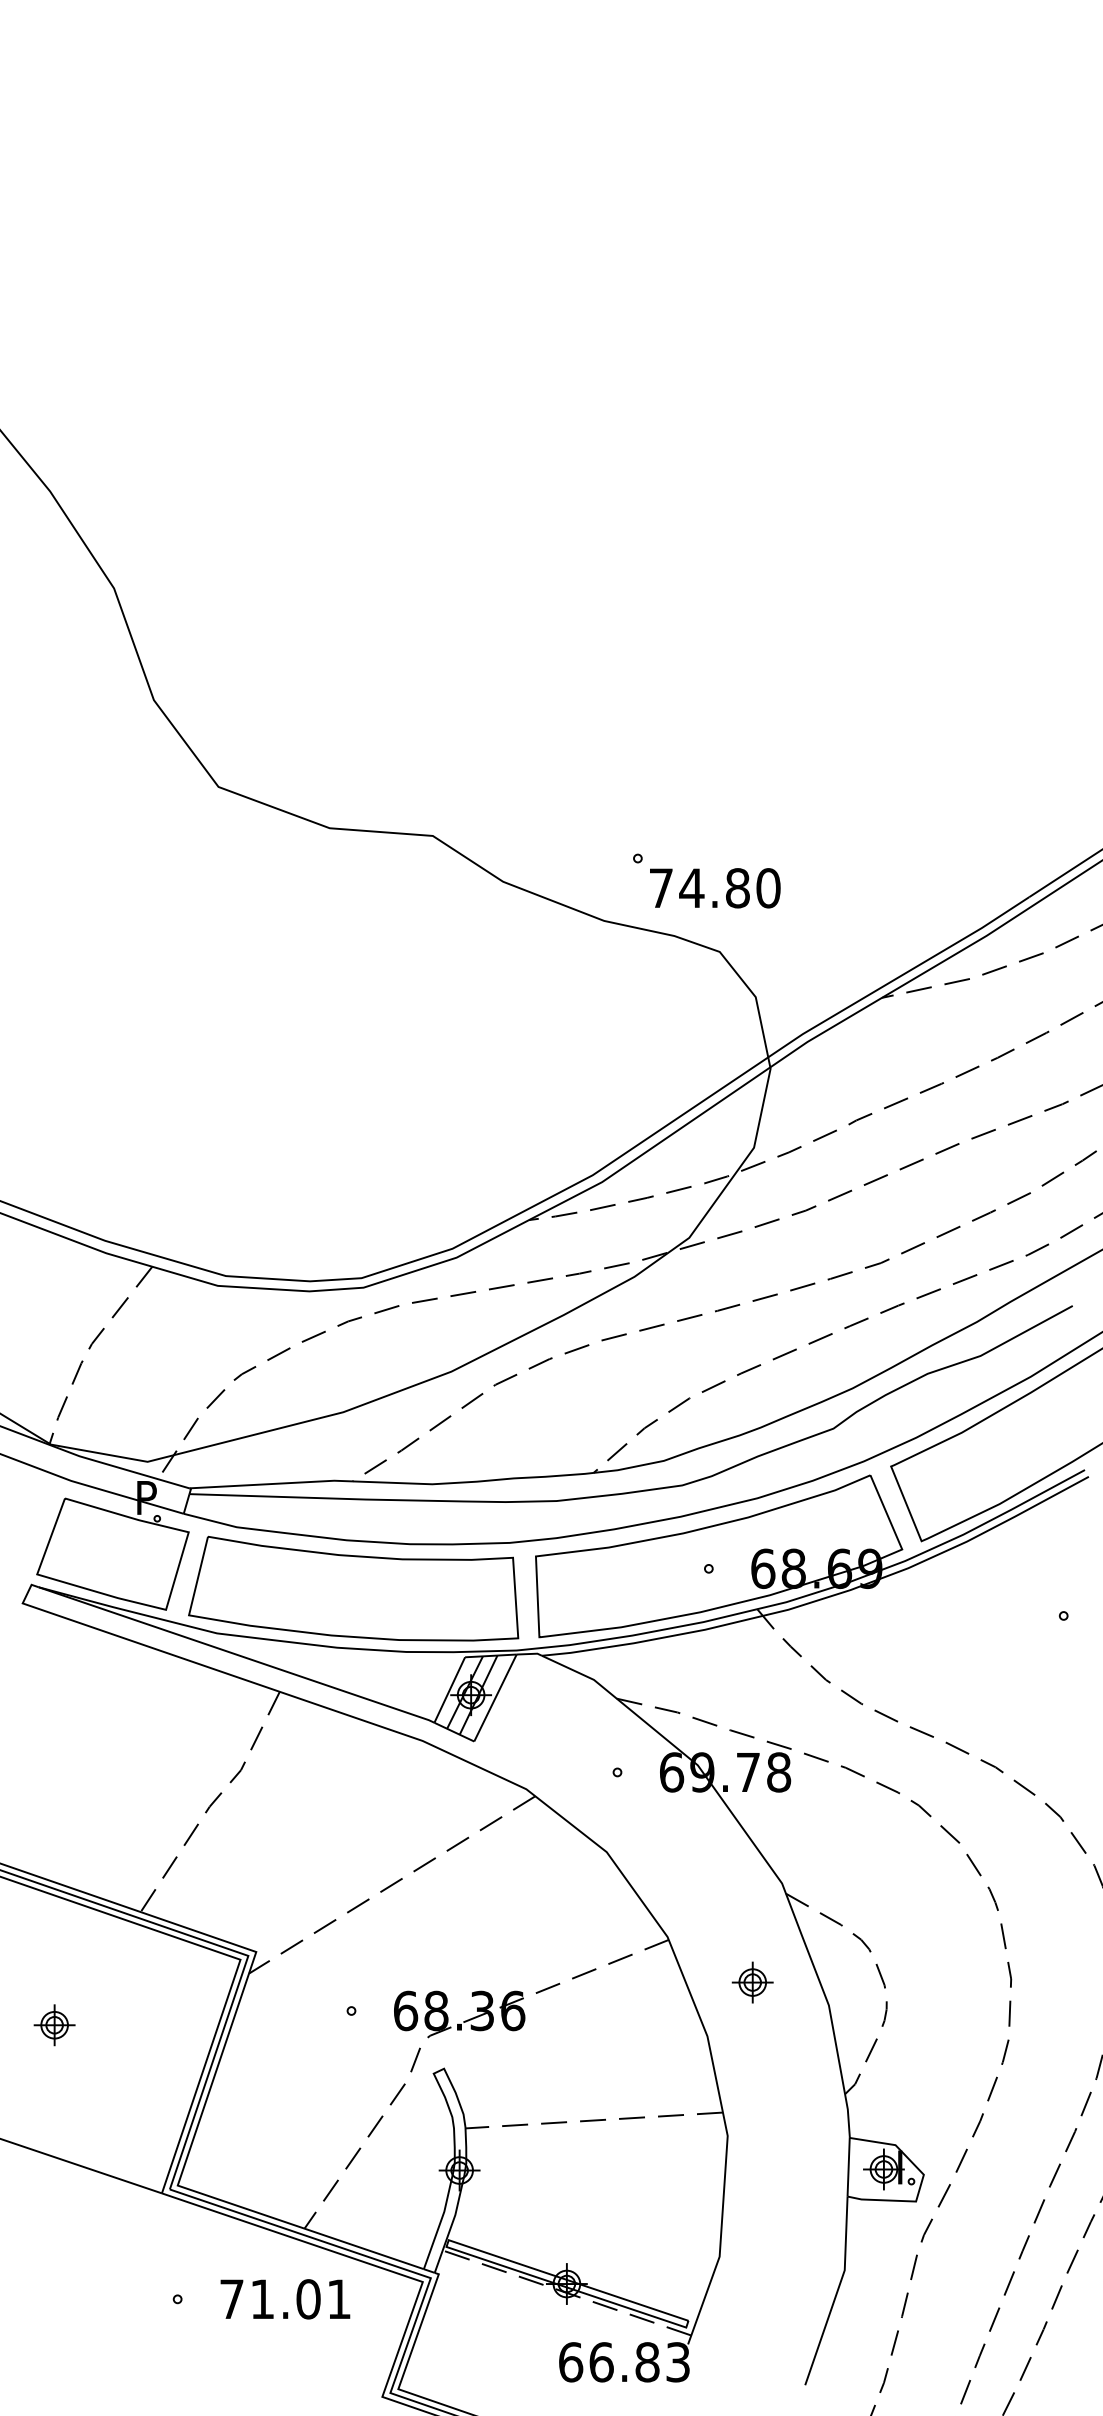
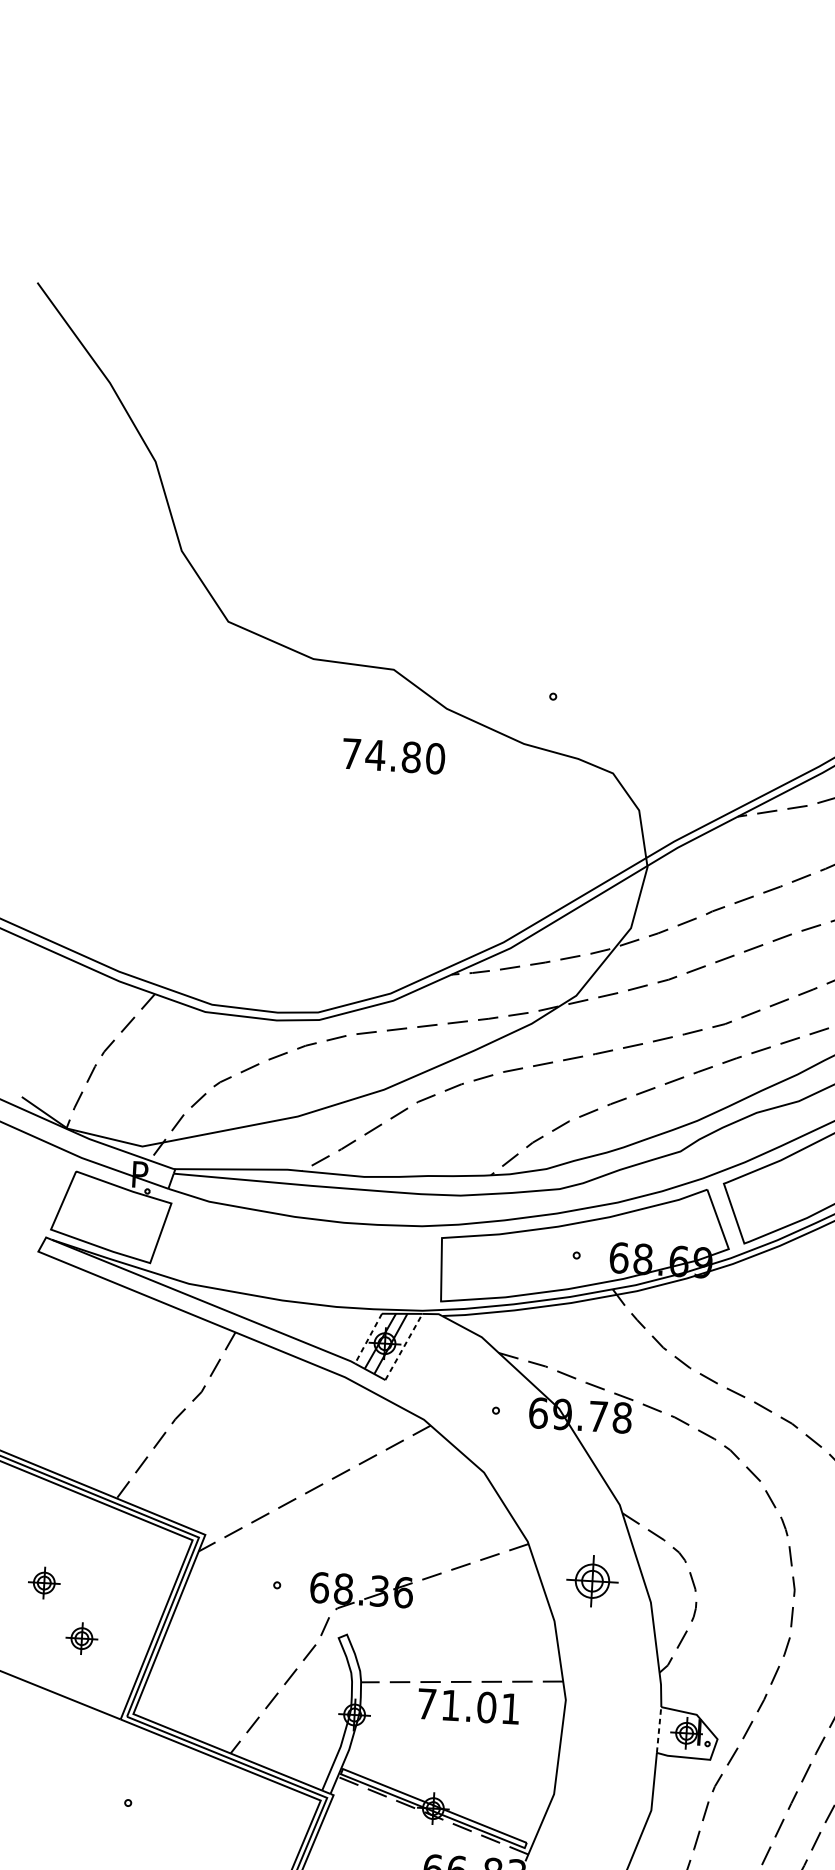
text: (715, 888) -> (394, 756), moved
part: (353, 1588) -> (297, 1254), removed
line: (449, 1690) -> (368, 1339), solid -> dashed
line: (495, 1697) -> (403, 1346), solid -> dashed
part: (752, 1982) -> (592, 1581), size x1.6
part: (106, 2093) -> (81, 1638), added
line: (848, 2166) -> (658, 1729), solid -> dashed
text: (285, 2299) -> (468, 1706), moved

